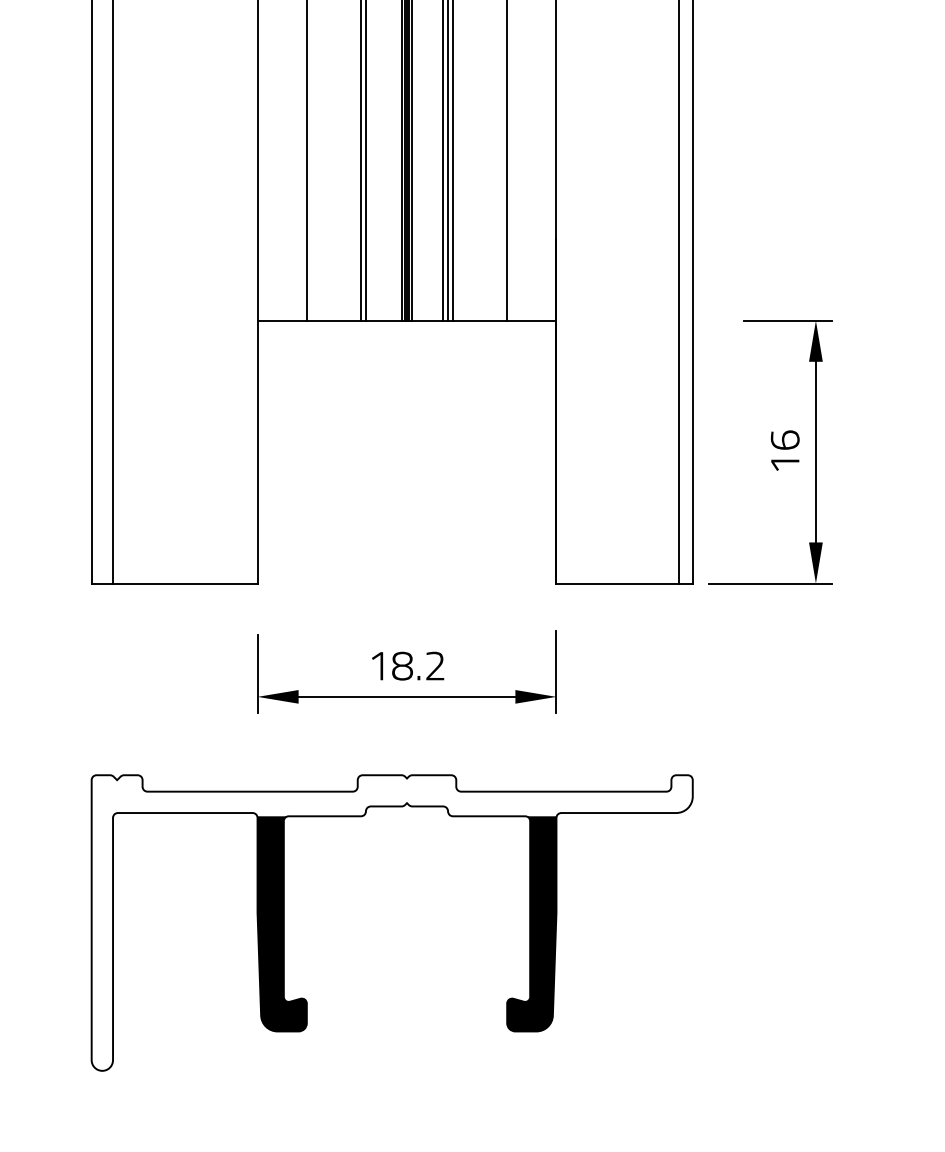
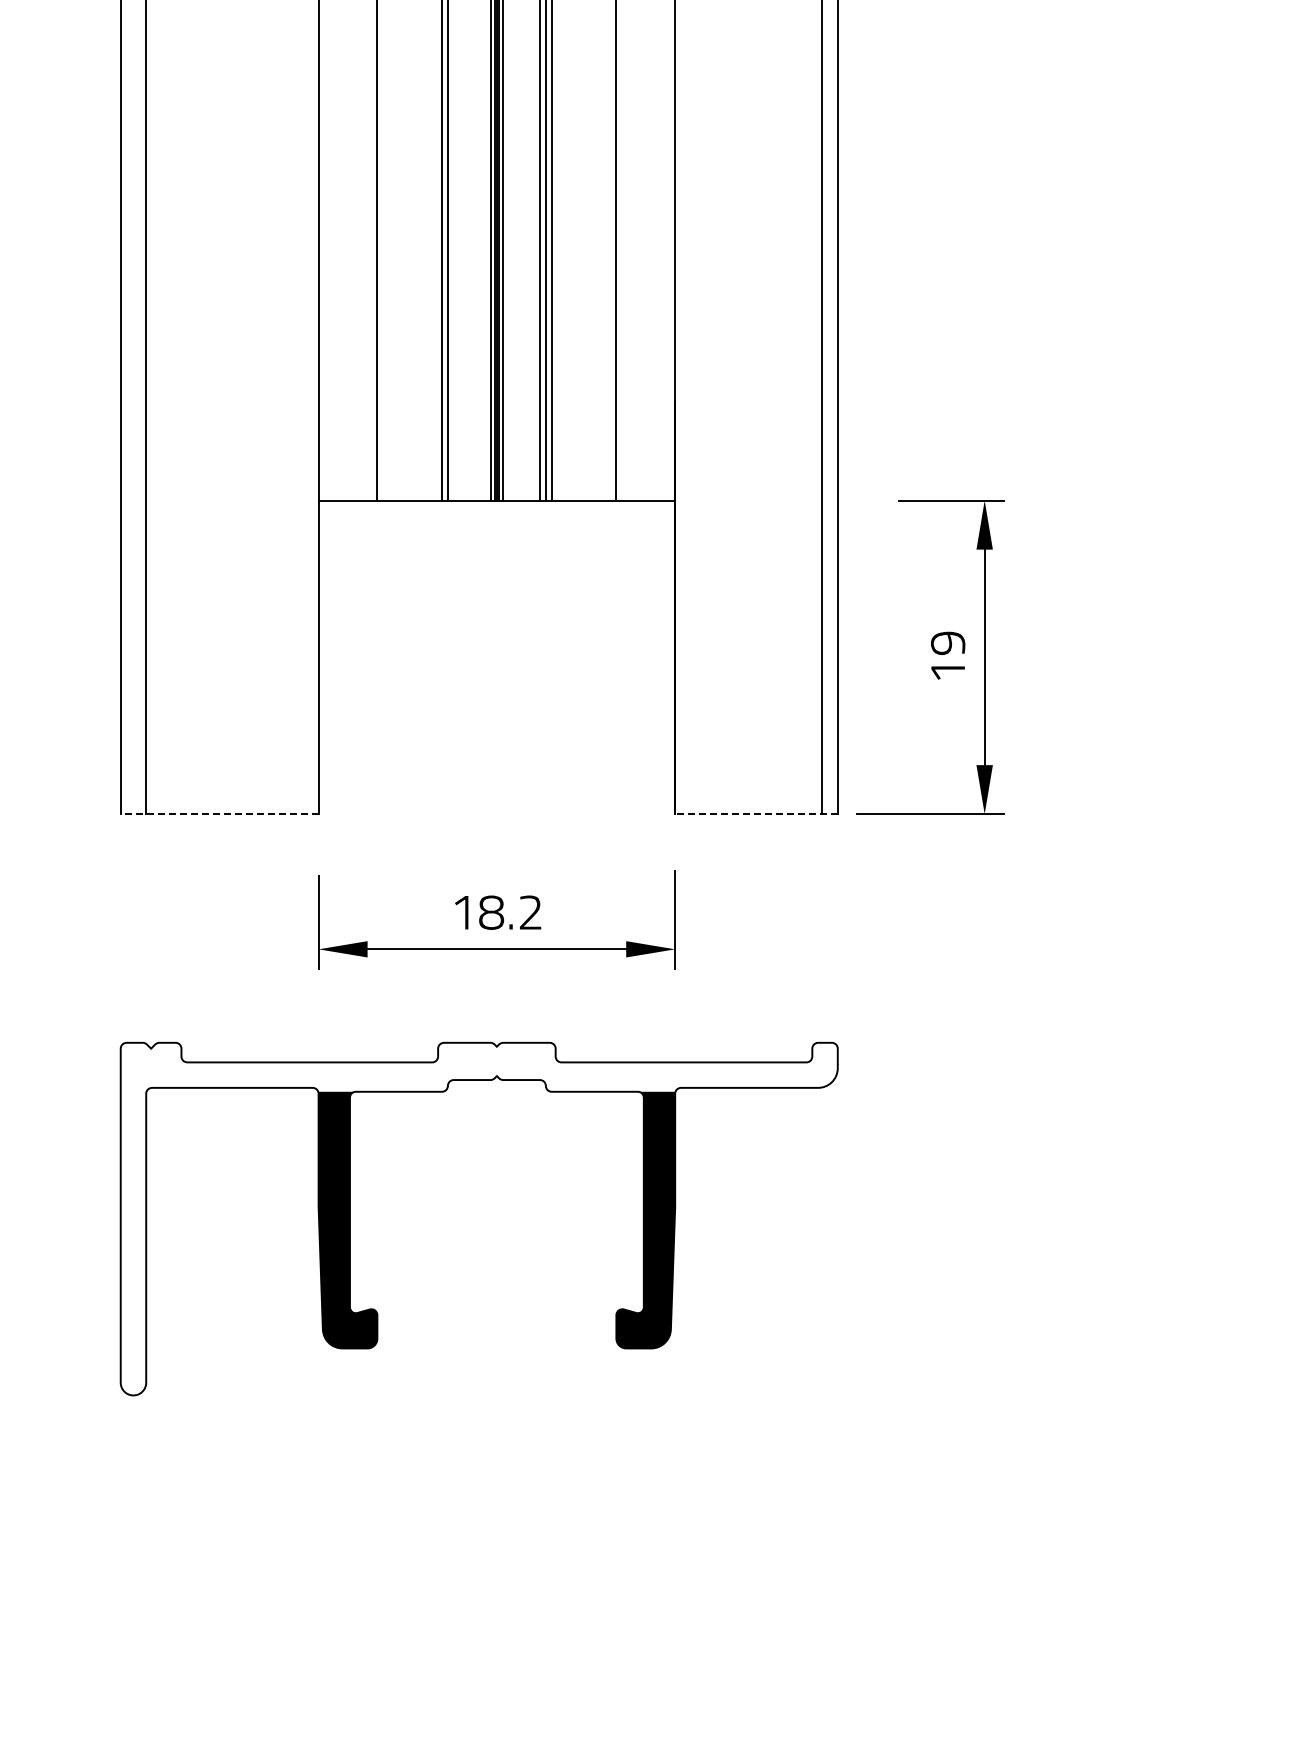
text: (785, 440) -> (948, 643), 16 -> 19
line: (174, 583) -> (219, 814), solid -> dashed
line: (623, 583) -> (755, 814), solid -> dashed

